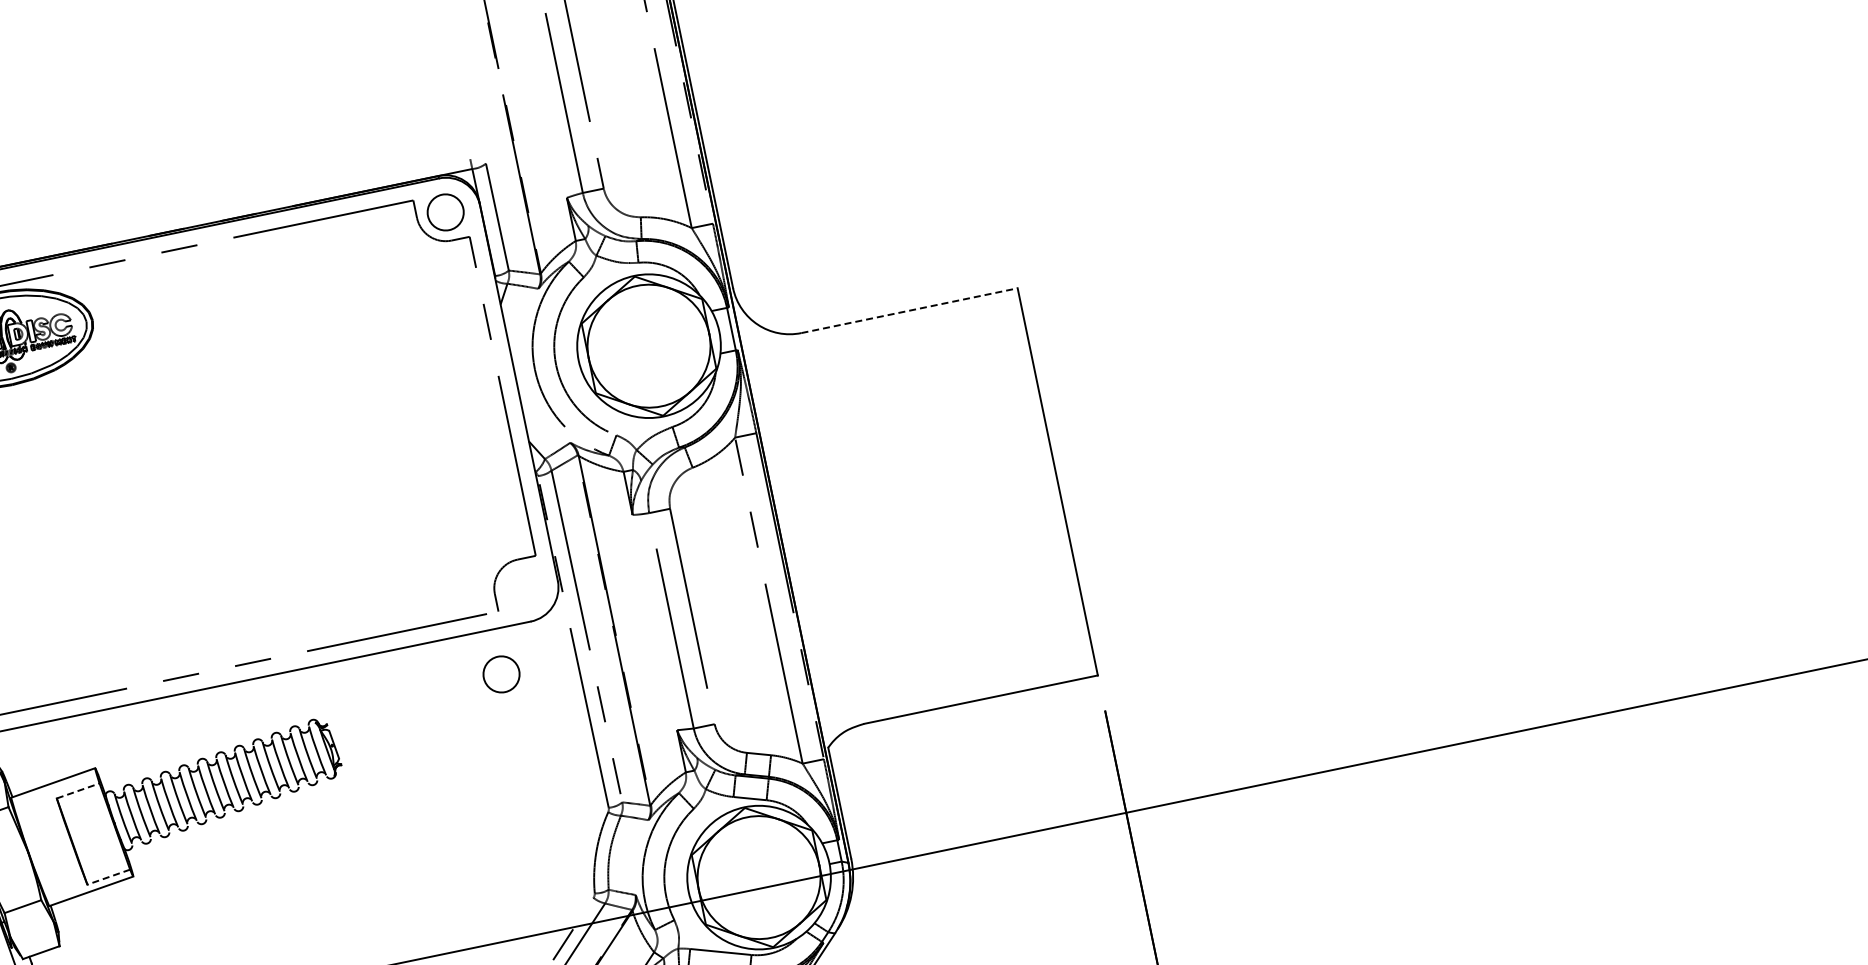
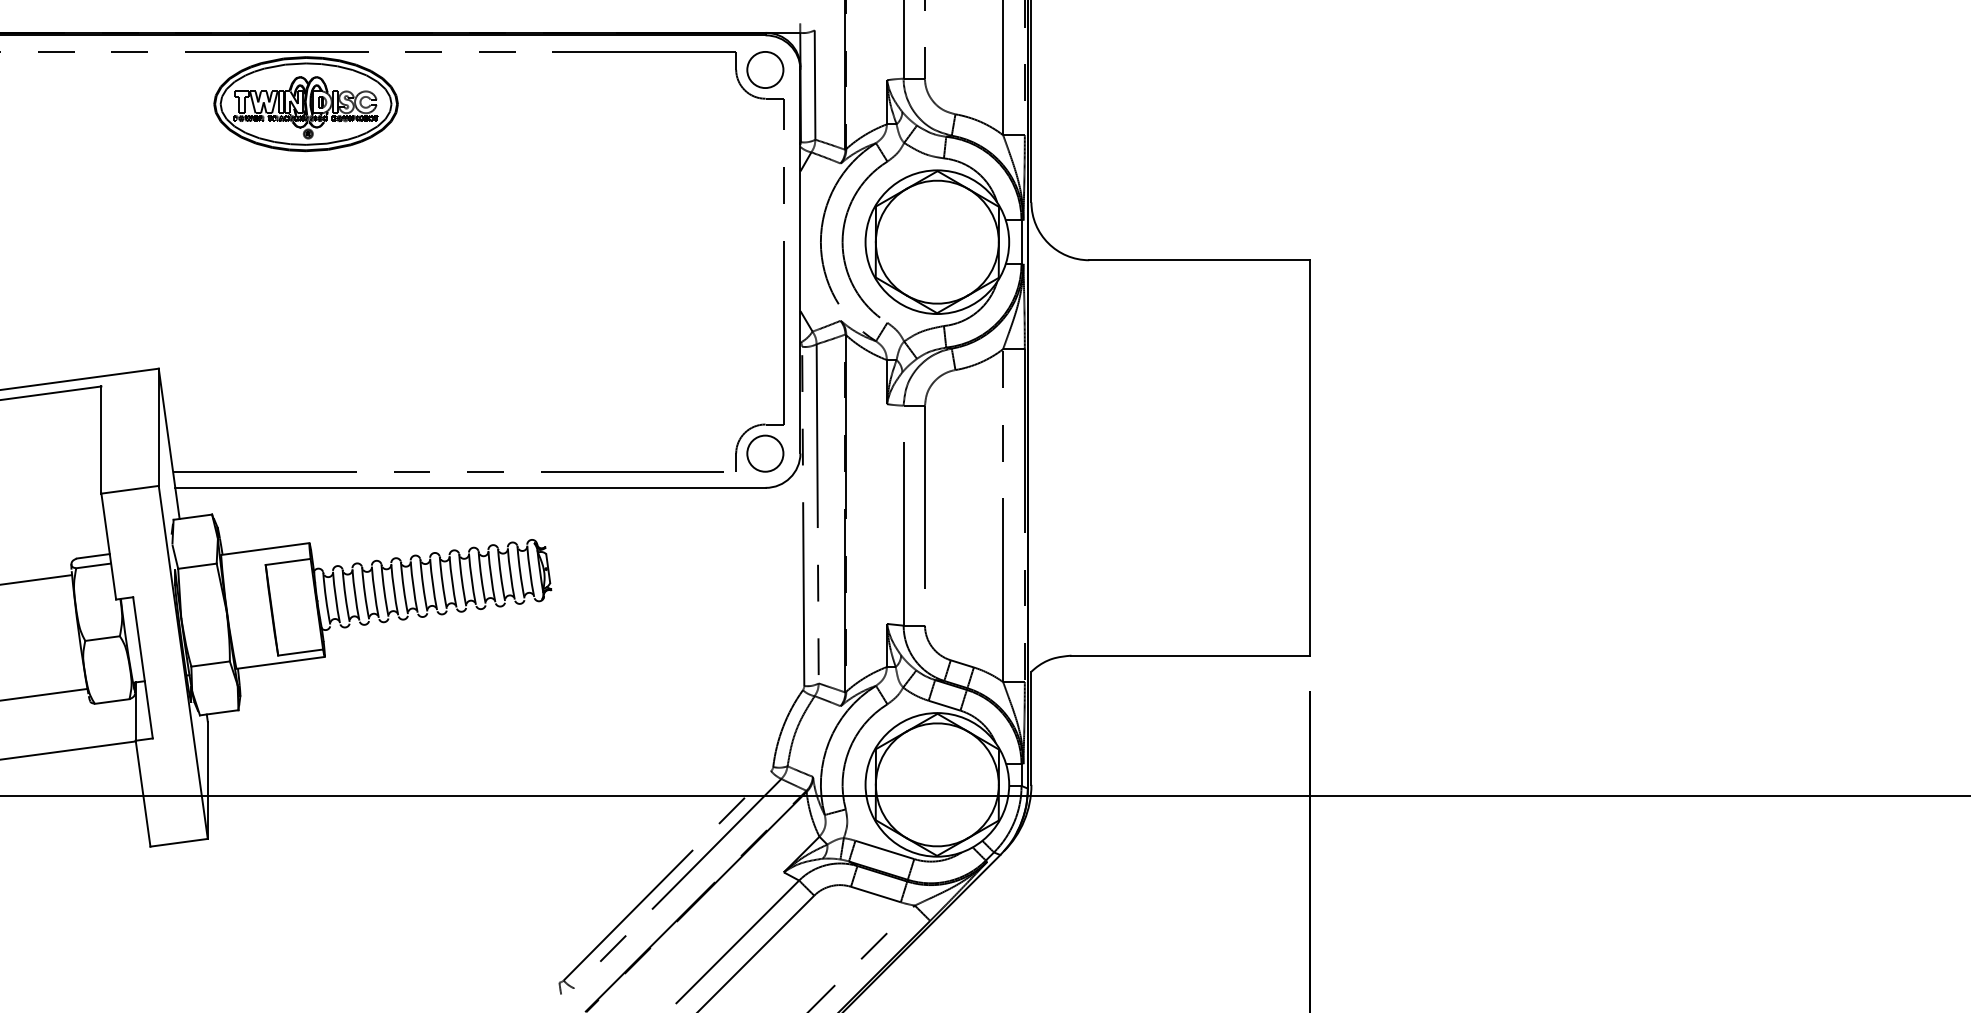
line: (910, 310) -> (1200, 260), dashed -> solid
circle: (501, 674) -> (765, 453), moved
line: (78, 790) -> (288, 561), dashed -> solid
line: (108, 877) -> (300, 652), dashed -> solid

